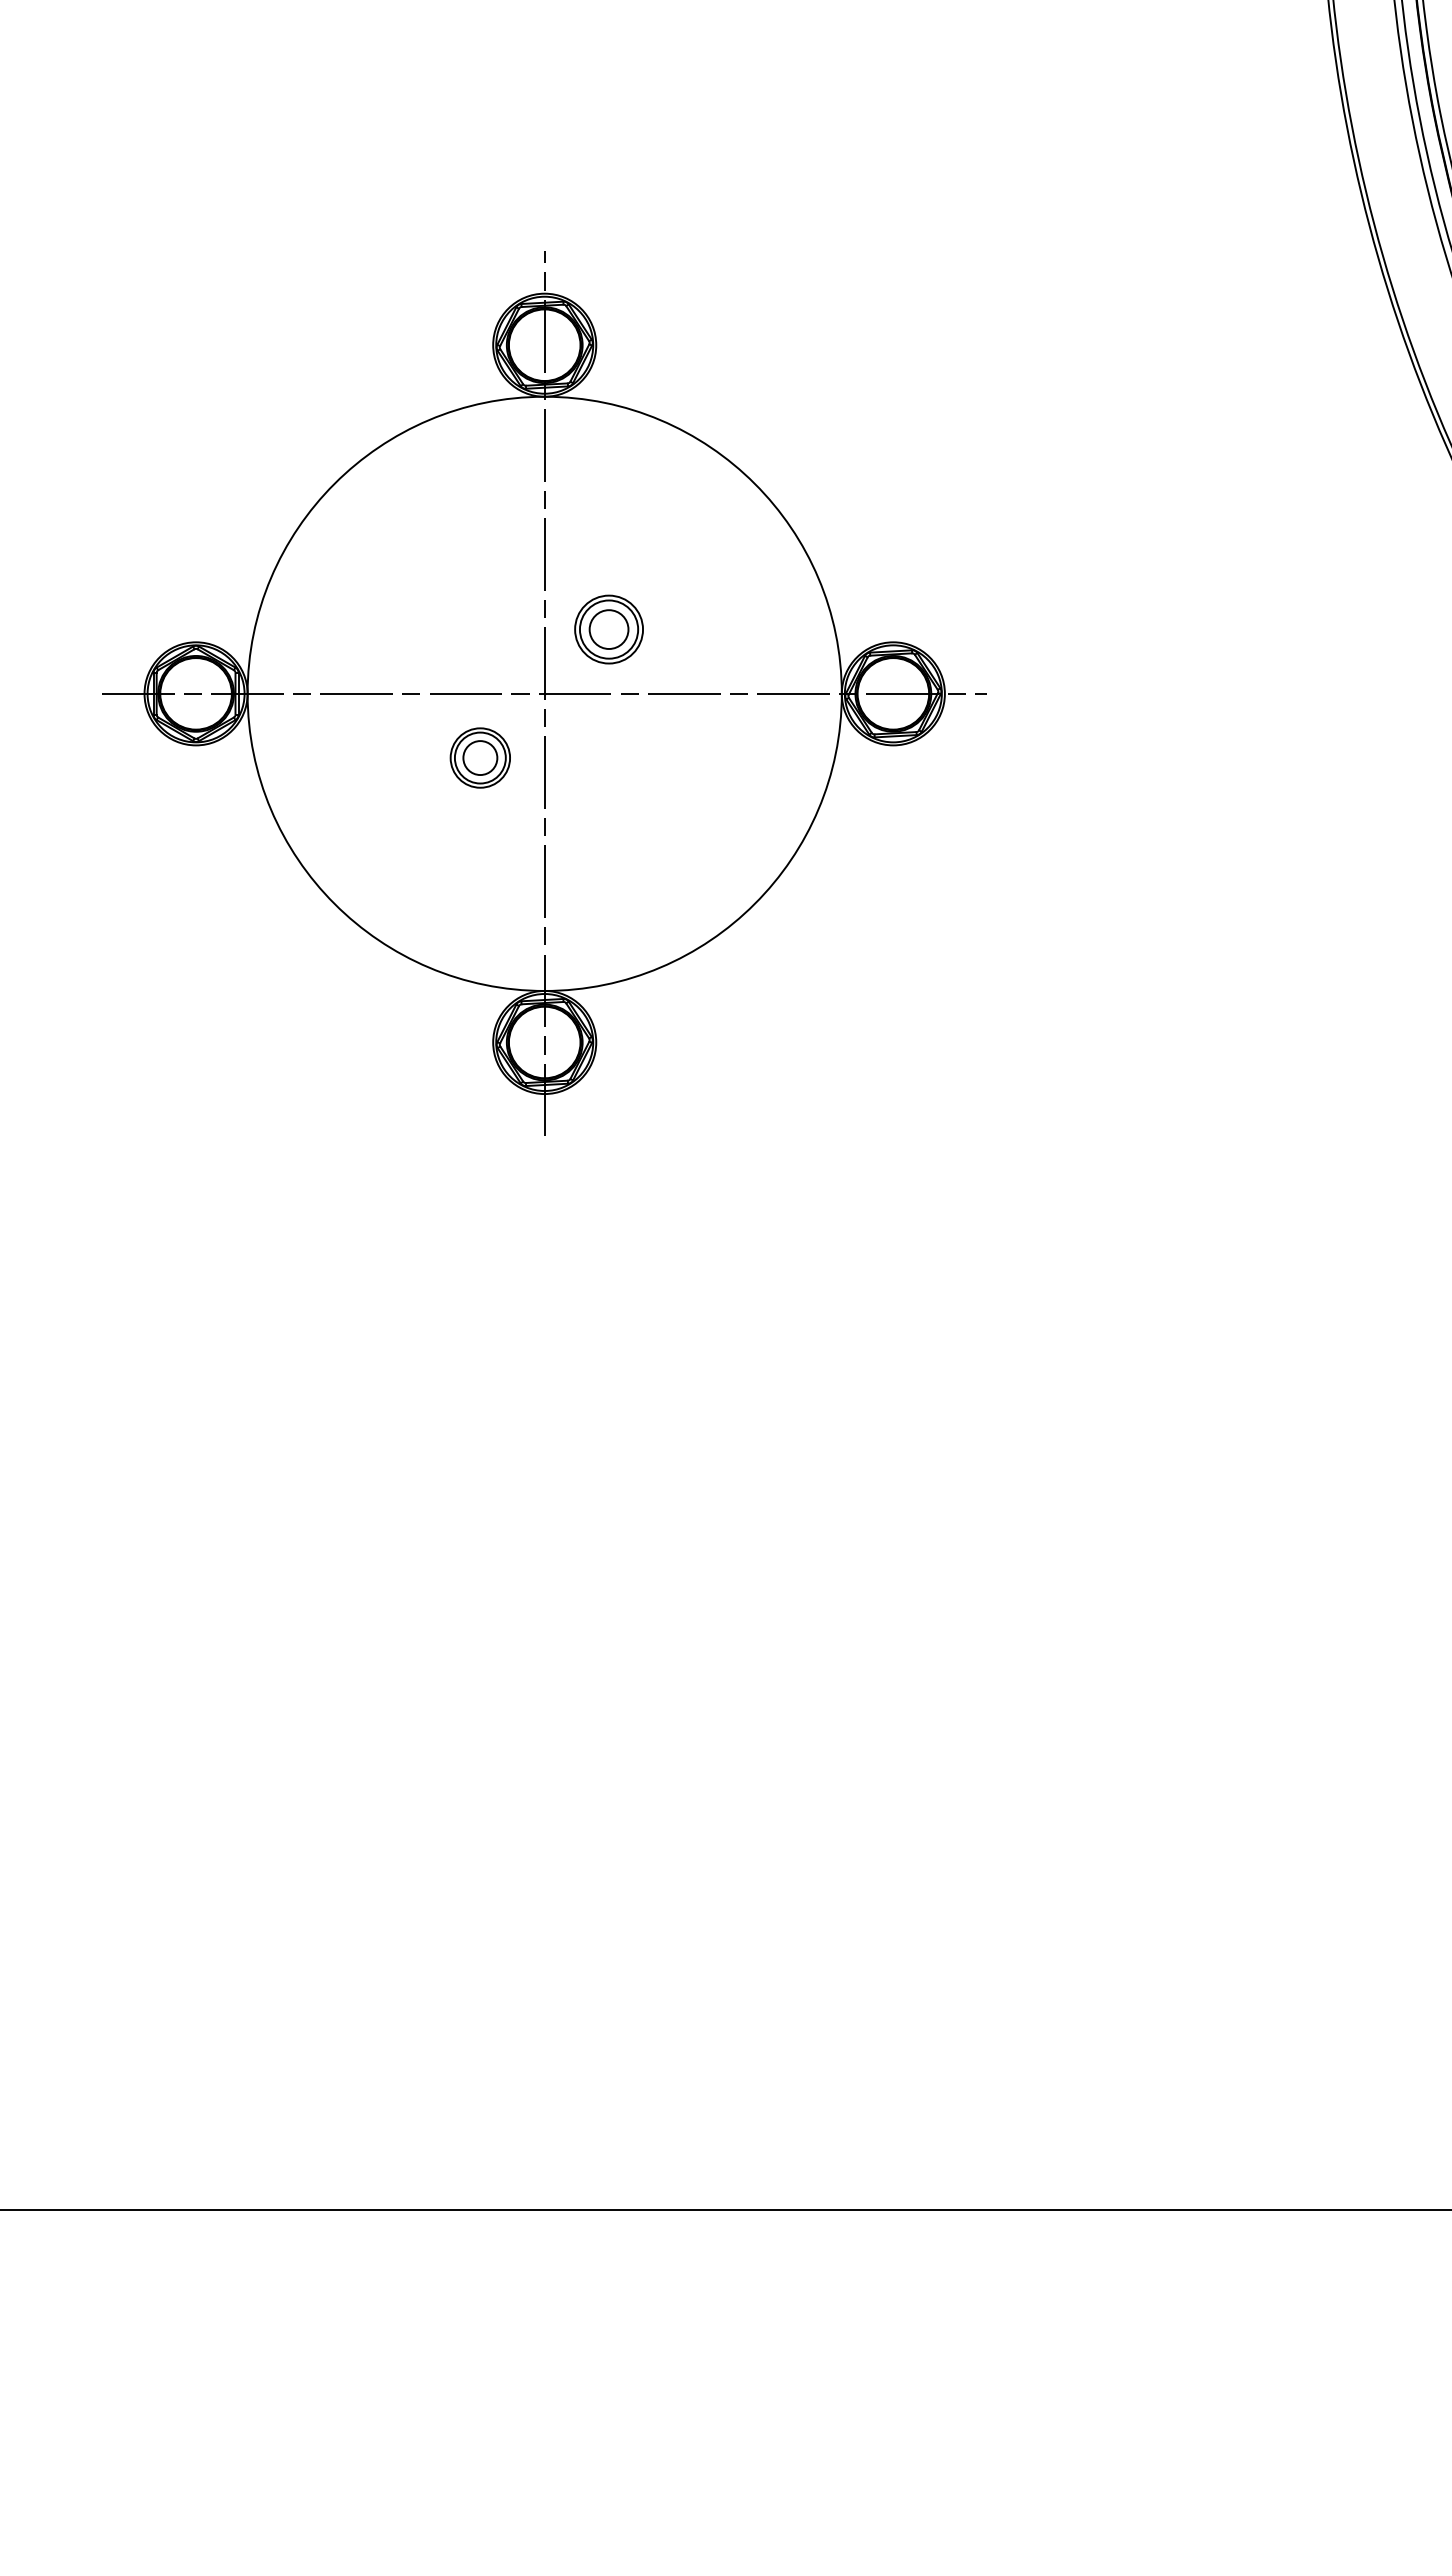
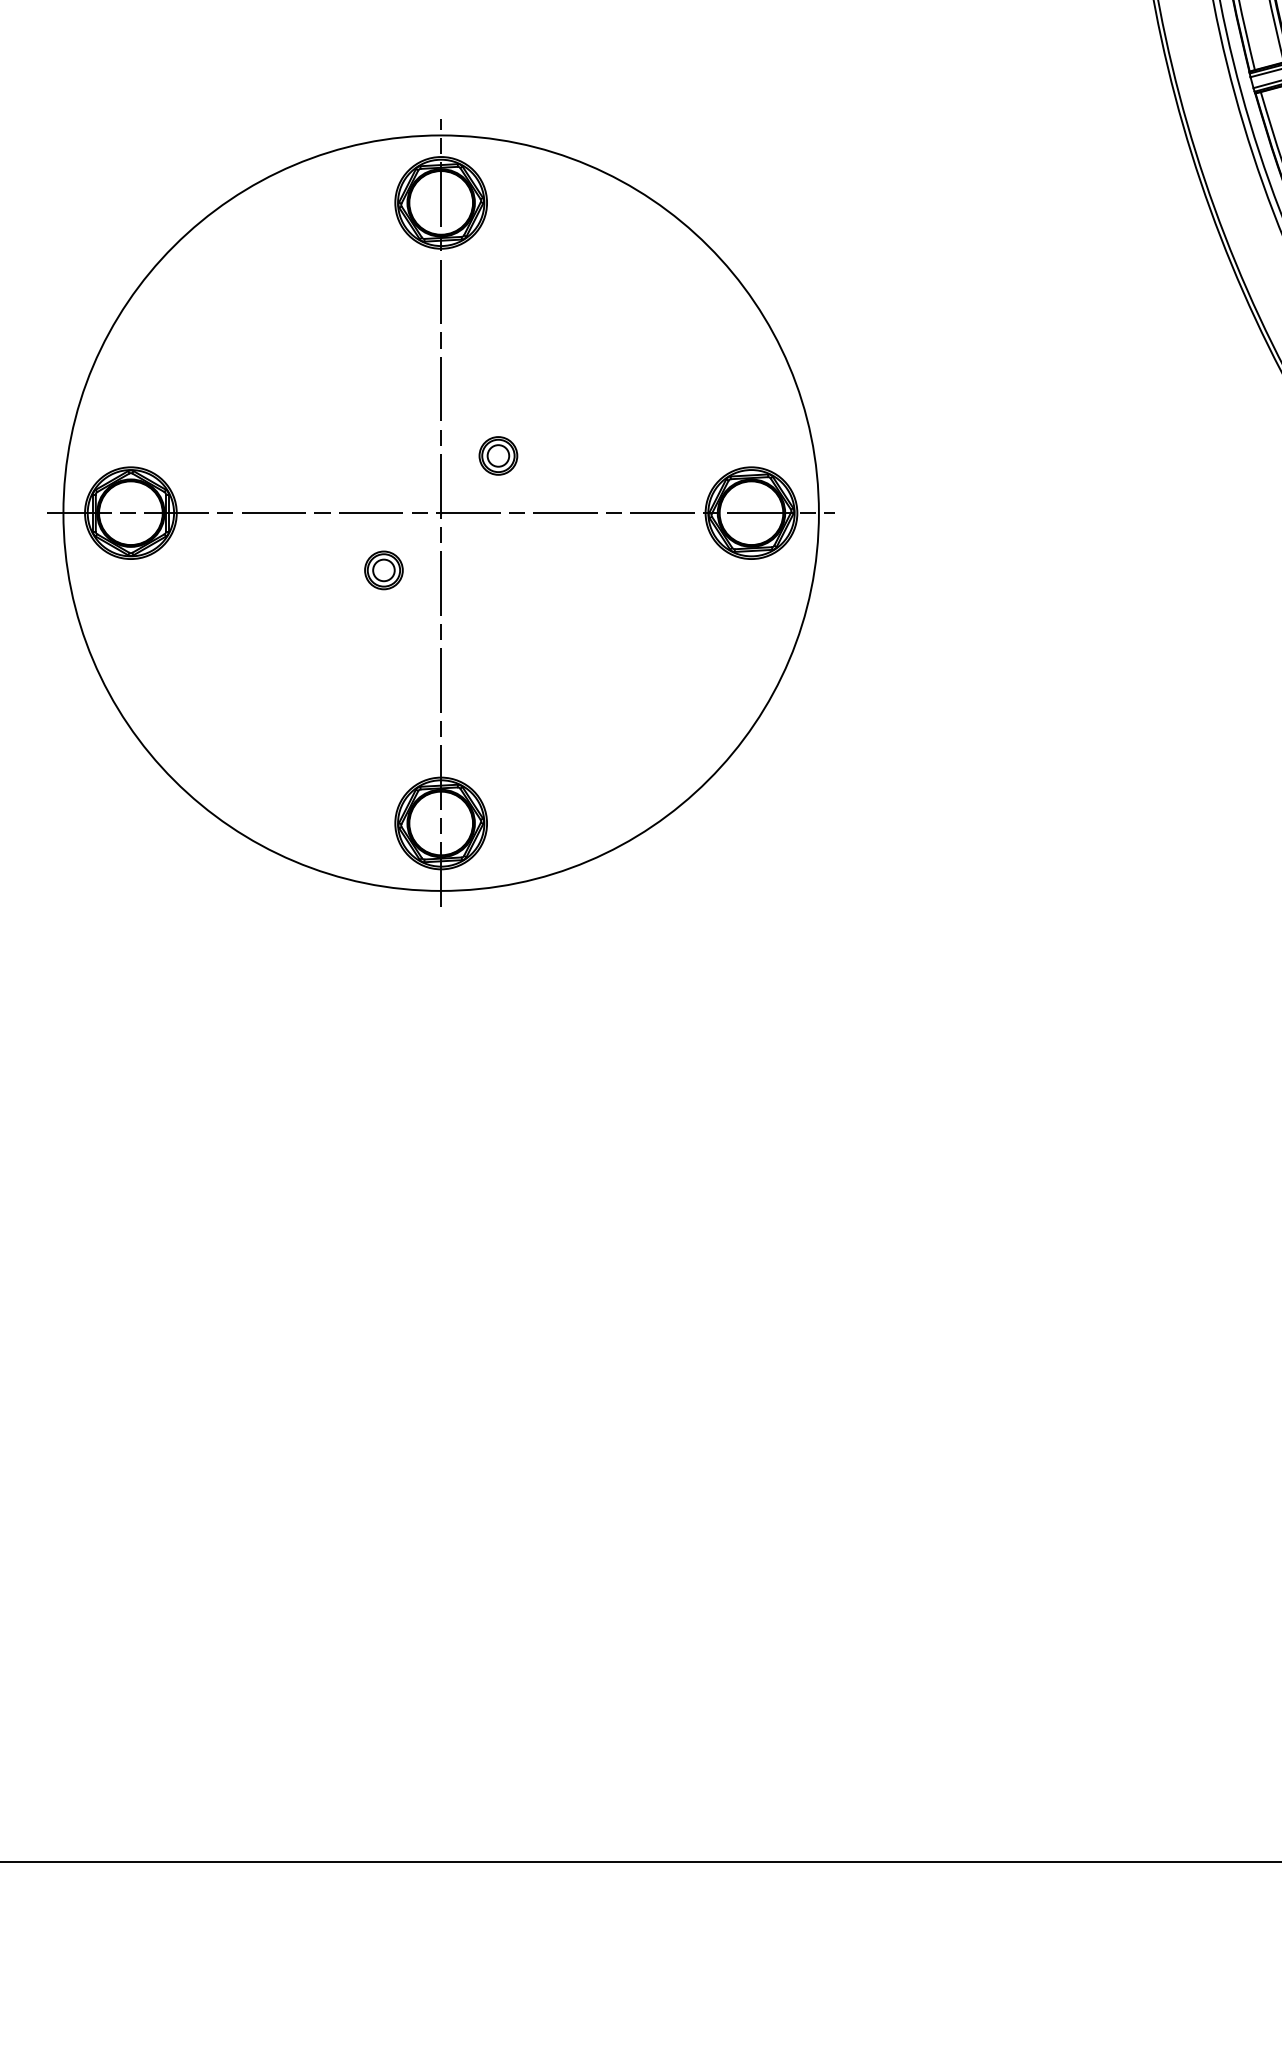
part: (608, 629) -> (497, 455), size x0.62
circle: (544, 693) -> (440, 512), size x1.43
part: (480, 758) -> (384, 570), size x0.71

